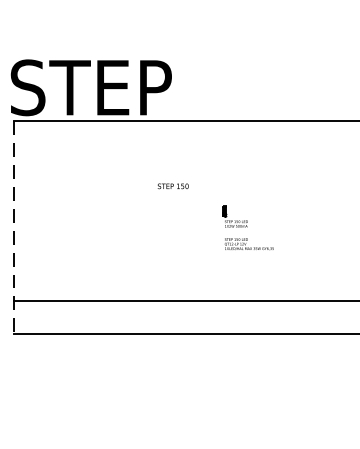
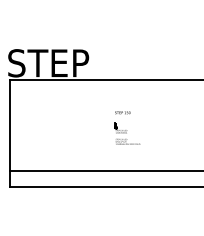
text: (172, 185) -> (122, 112), moved
line: (13, 229) -> (9, 134), dashed -> solid

